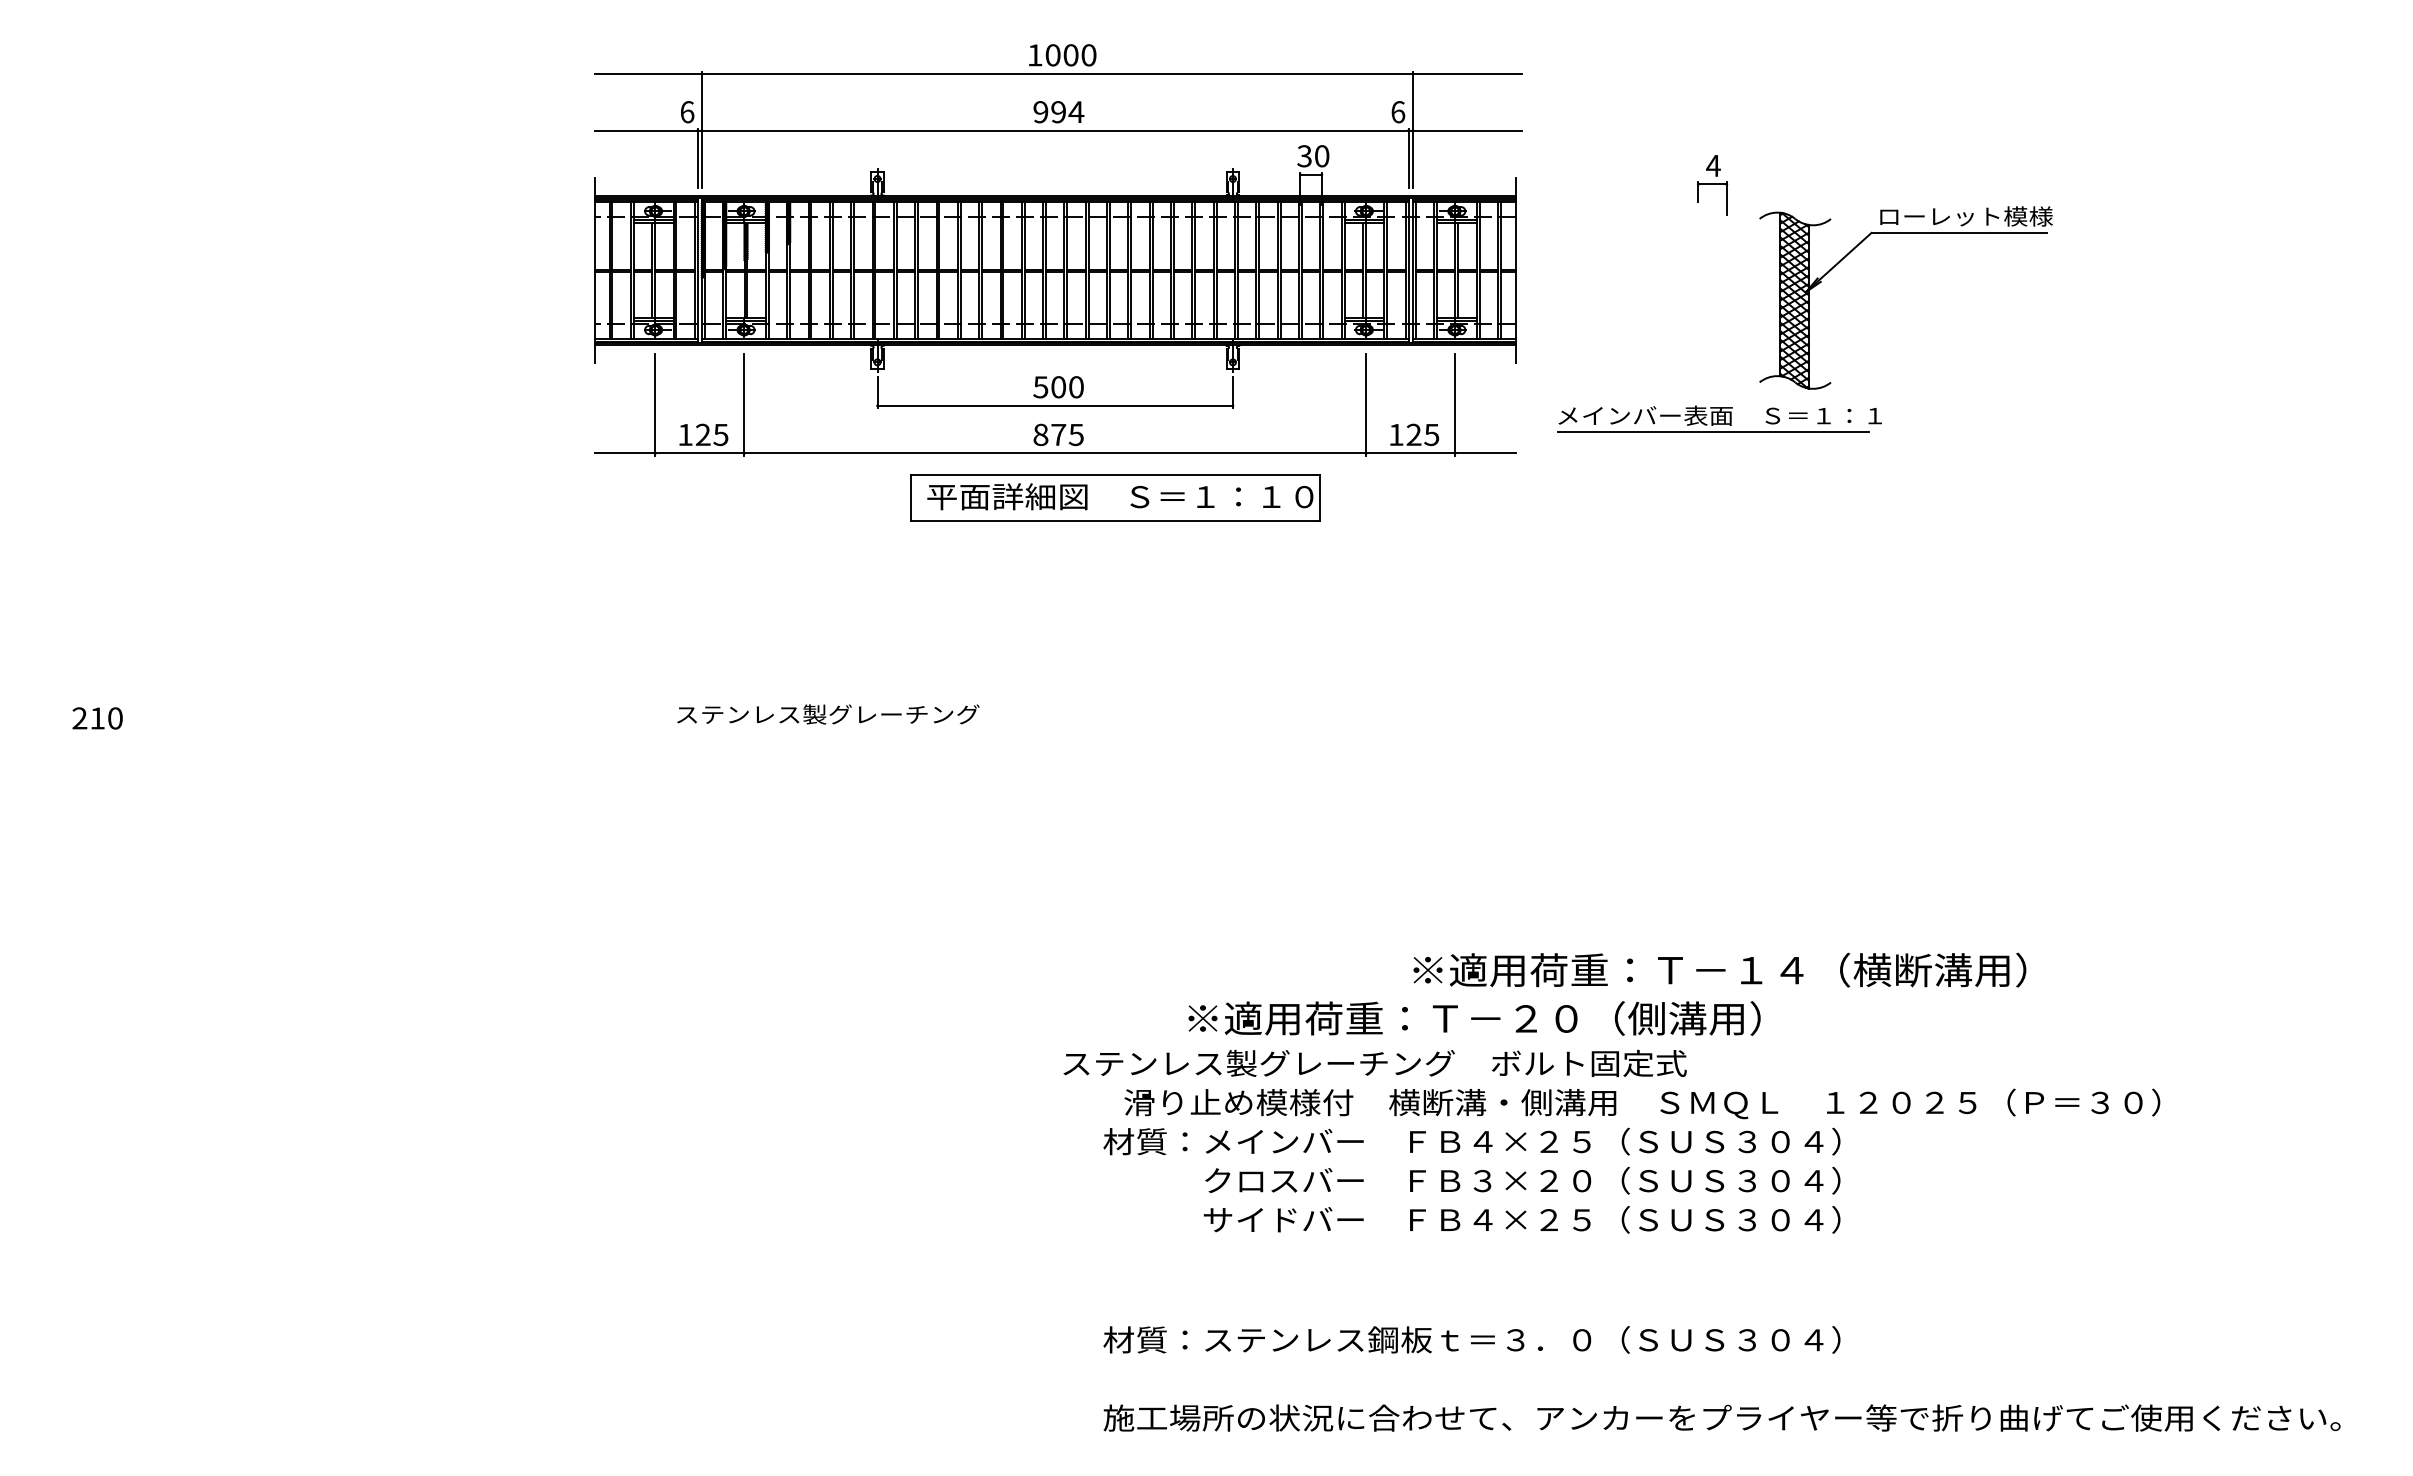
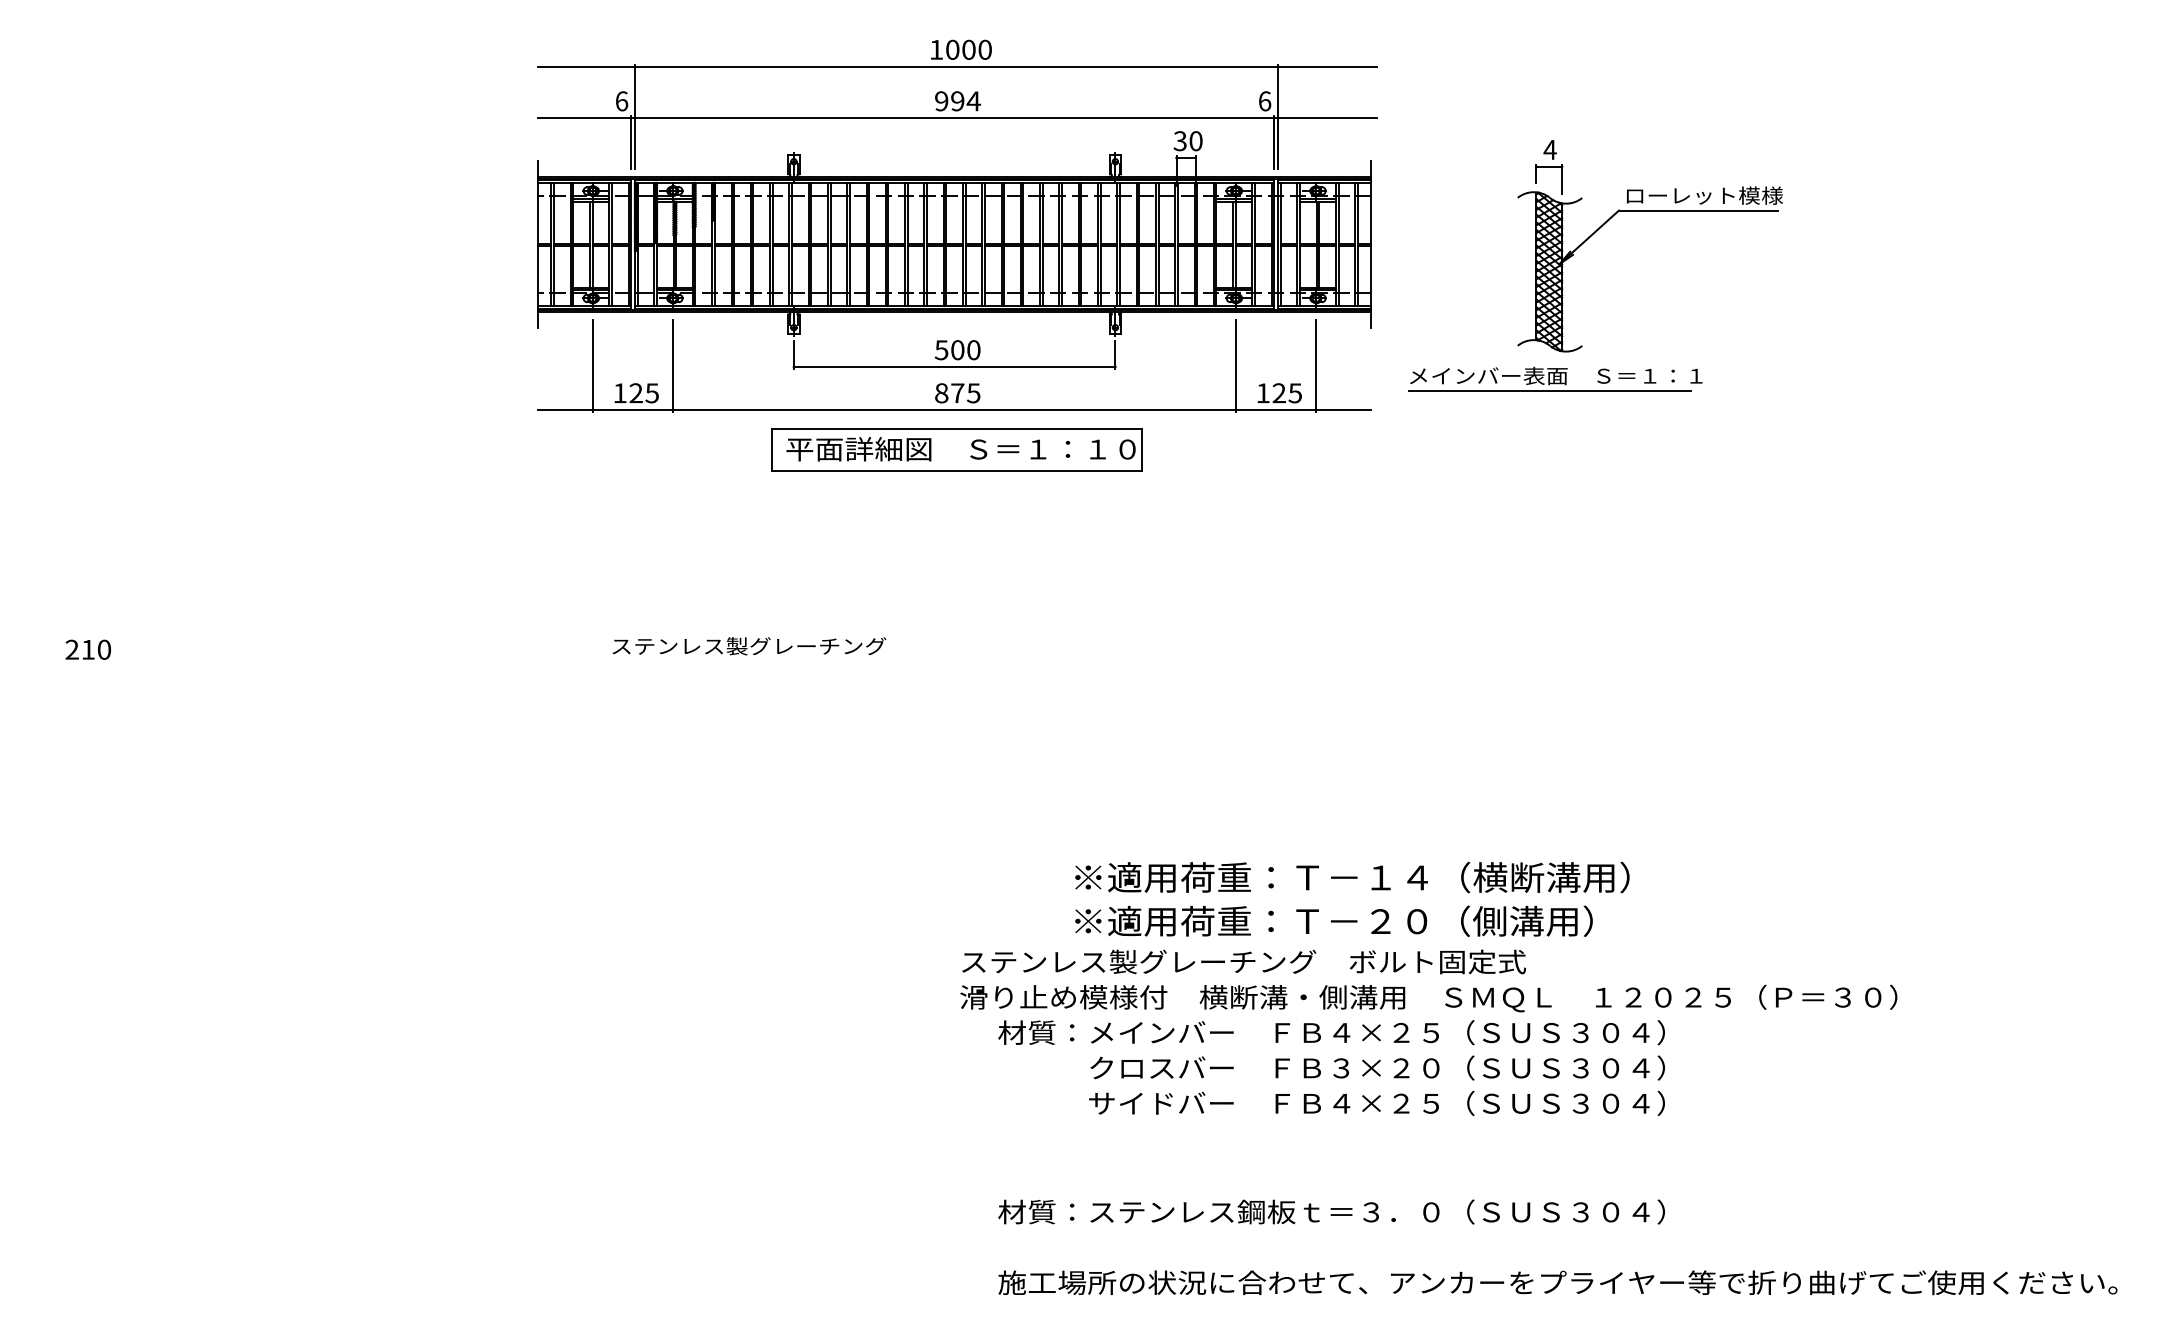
part: (1905, 233) -> (1649, 211), moved
part: (1115, 497) -> (956, 449), moved
text: (1719, 969) -> (1352, 876), moved
text: (1642, 1103) -> (1428, 998), moved

